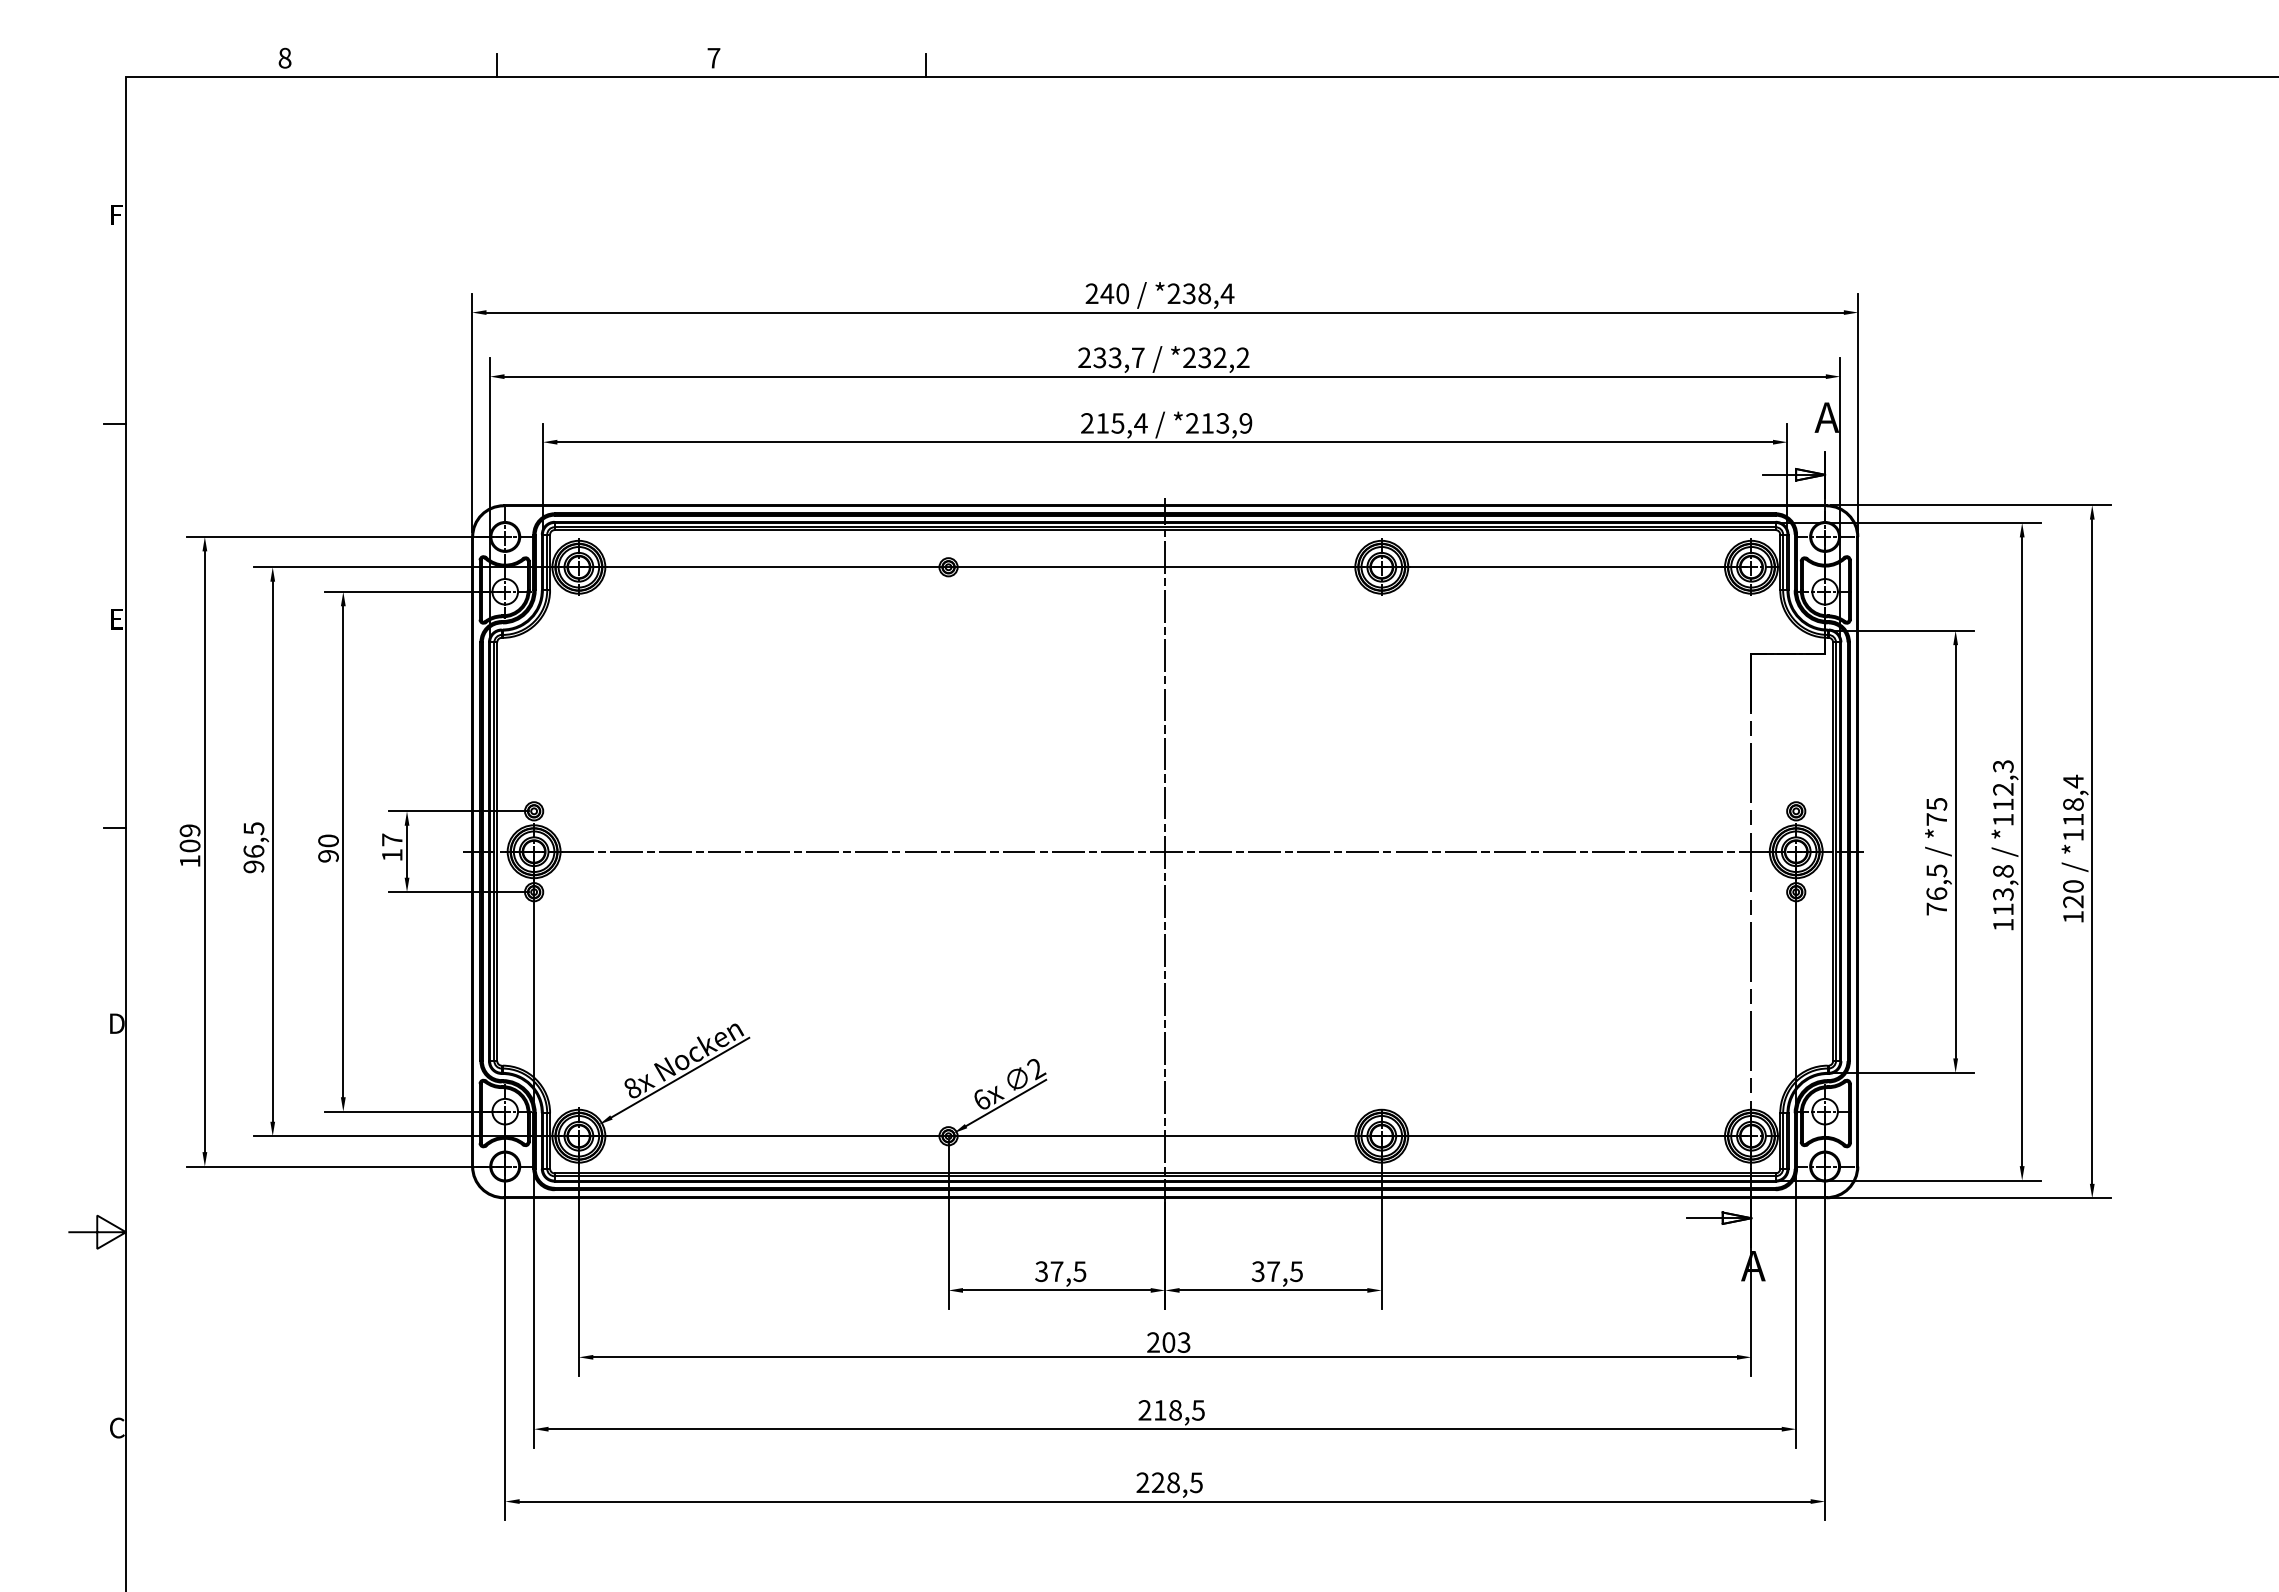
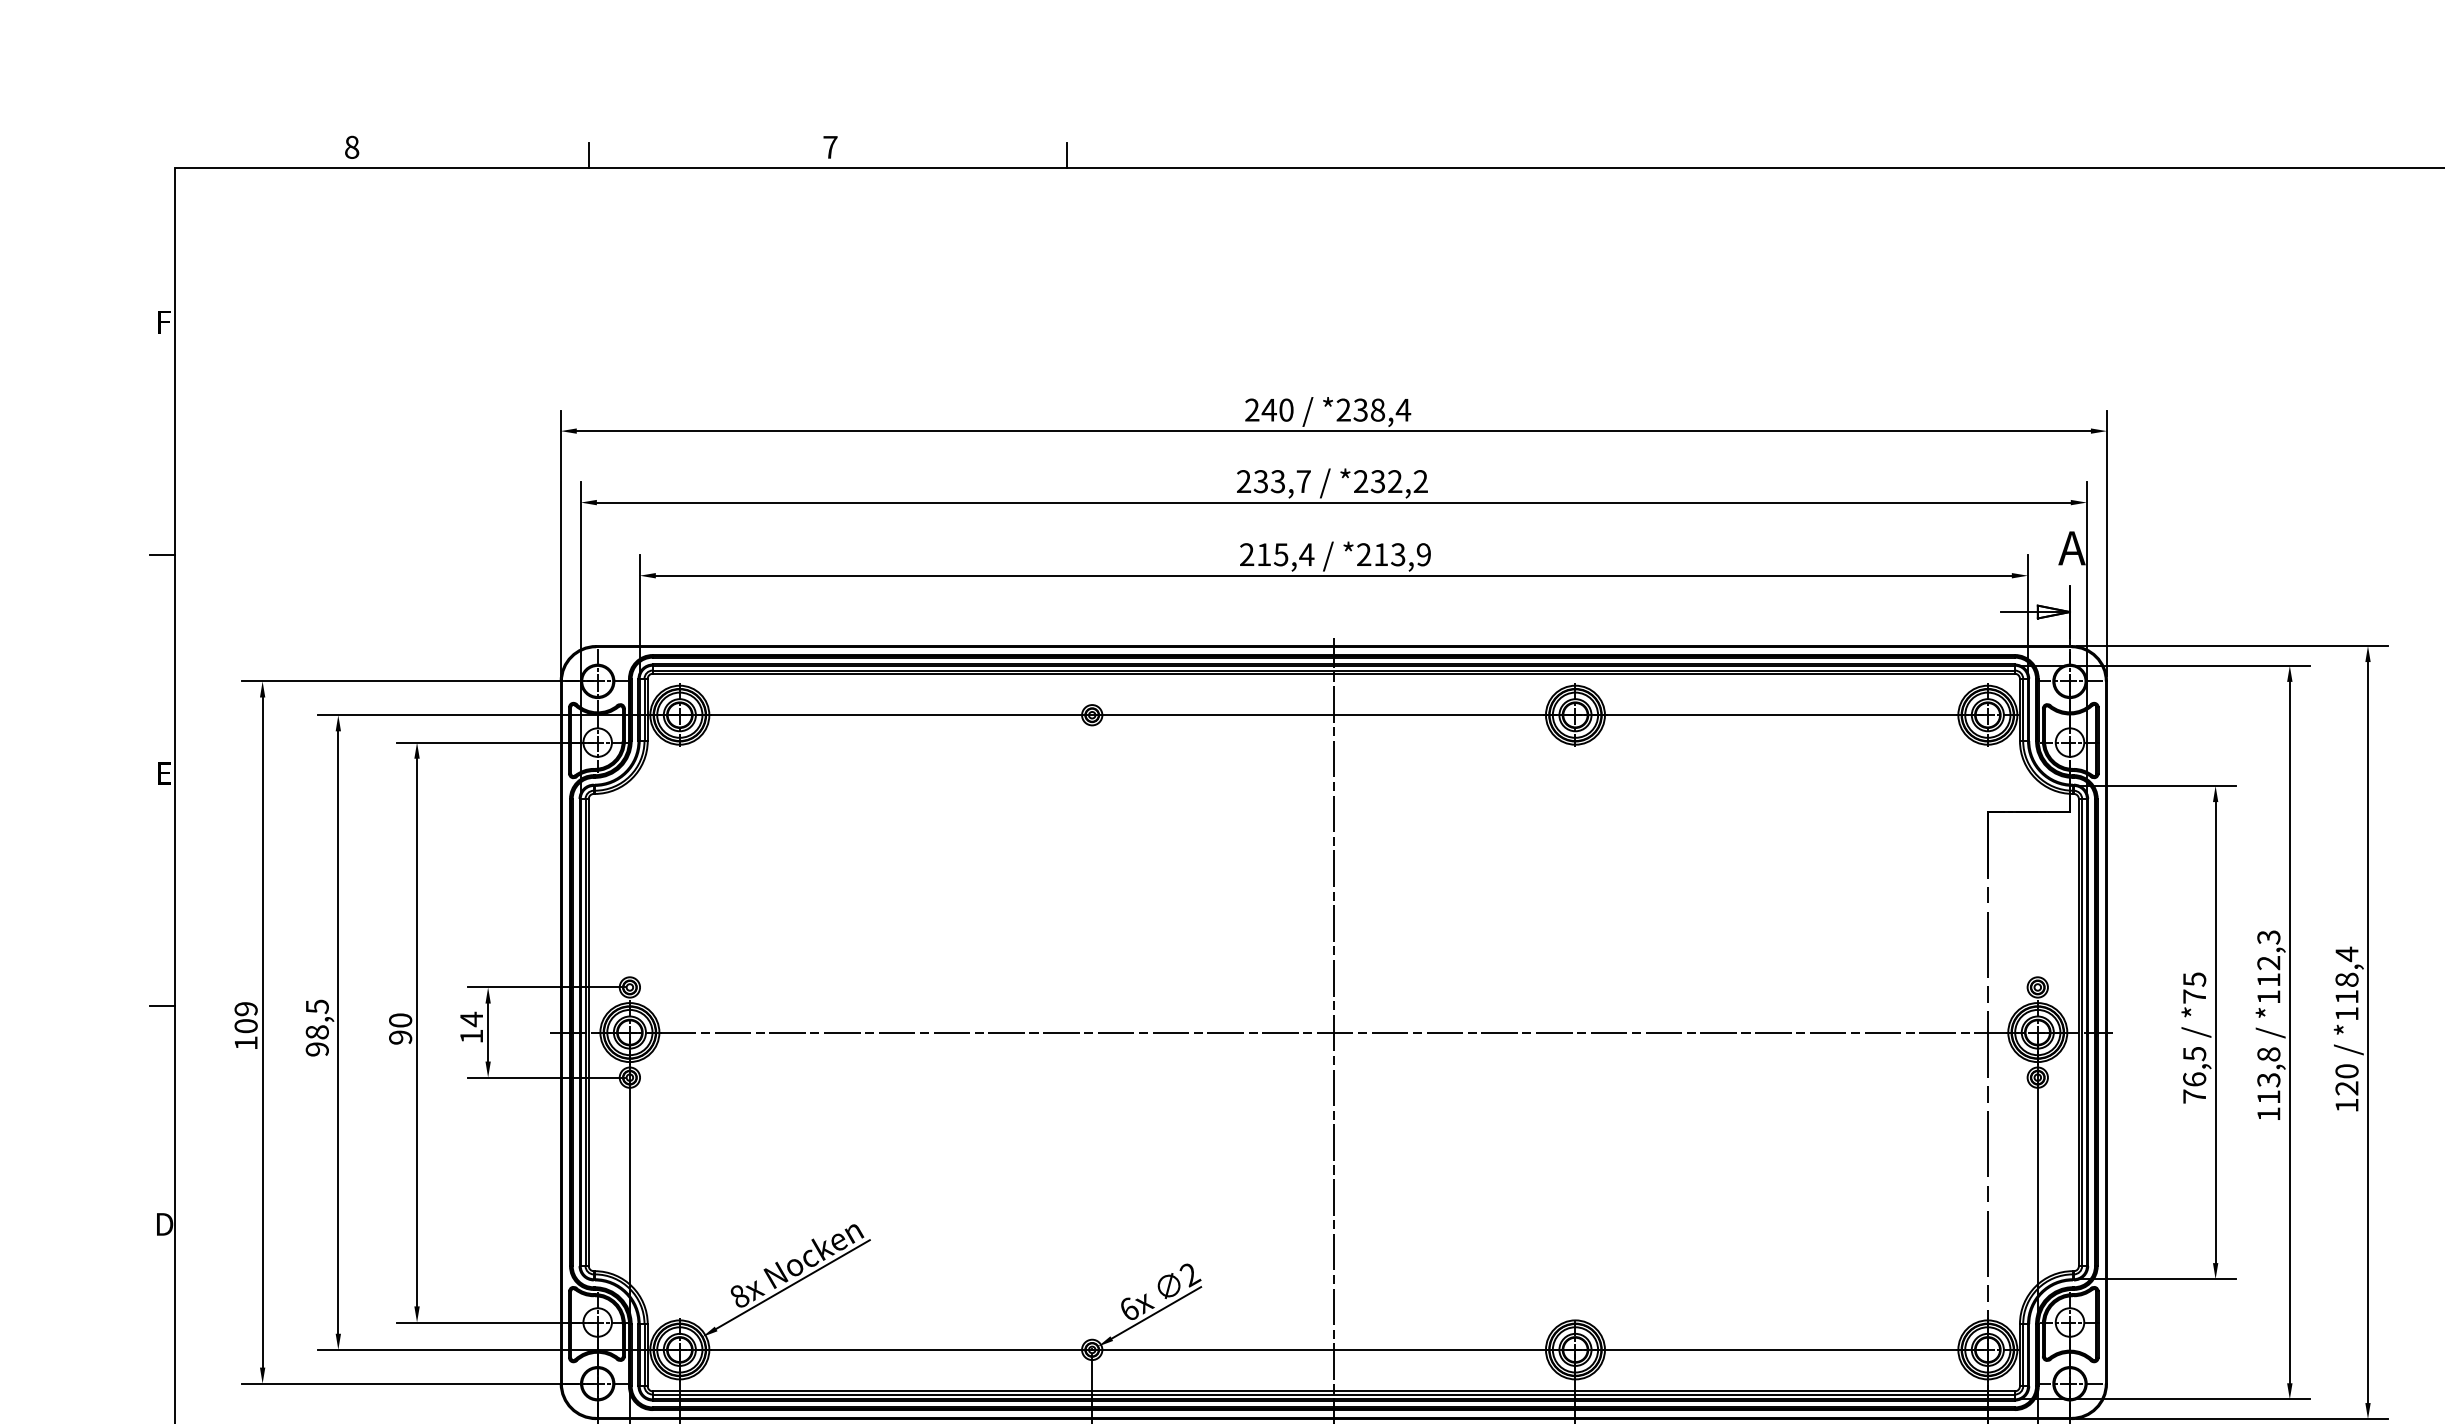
text: (392, 839) -> (471, 1018), 17 -> 14
text: (253, 851) -> (316, 1032), 96,5 -> 98,5

